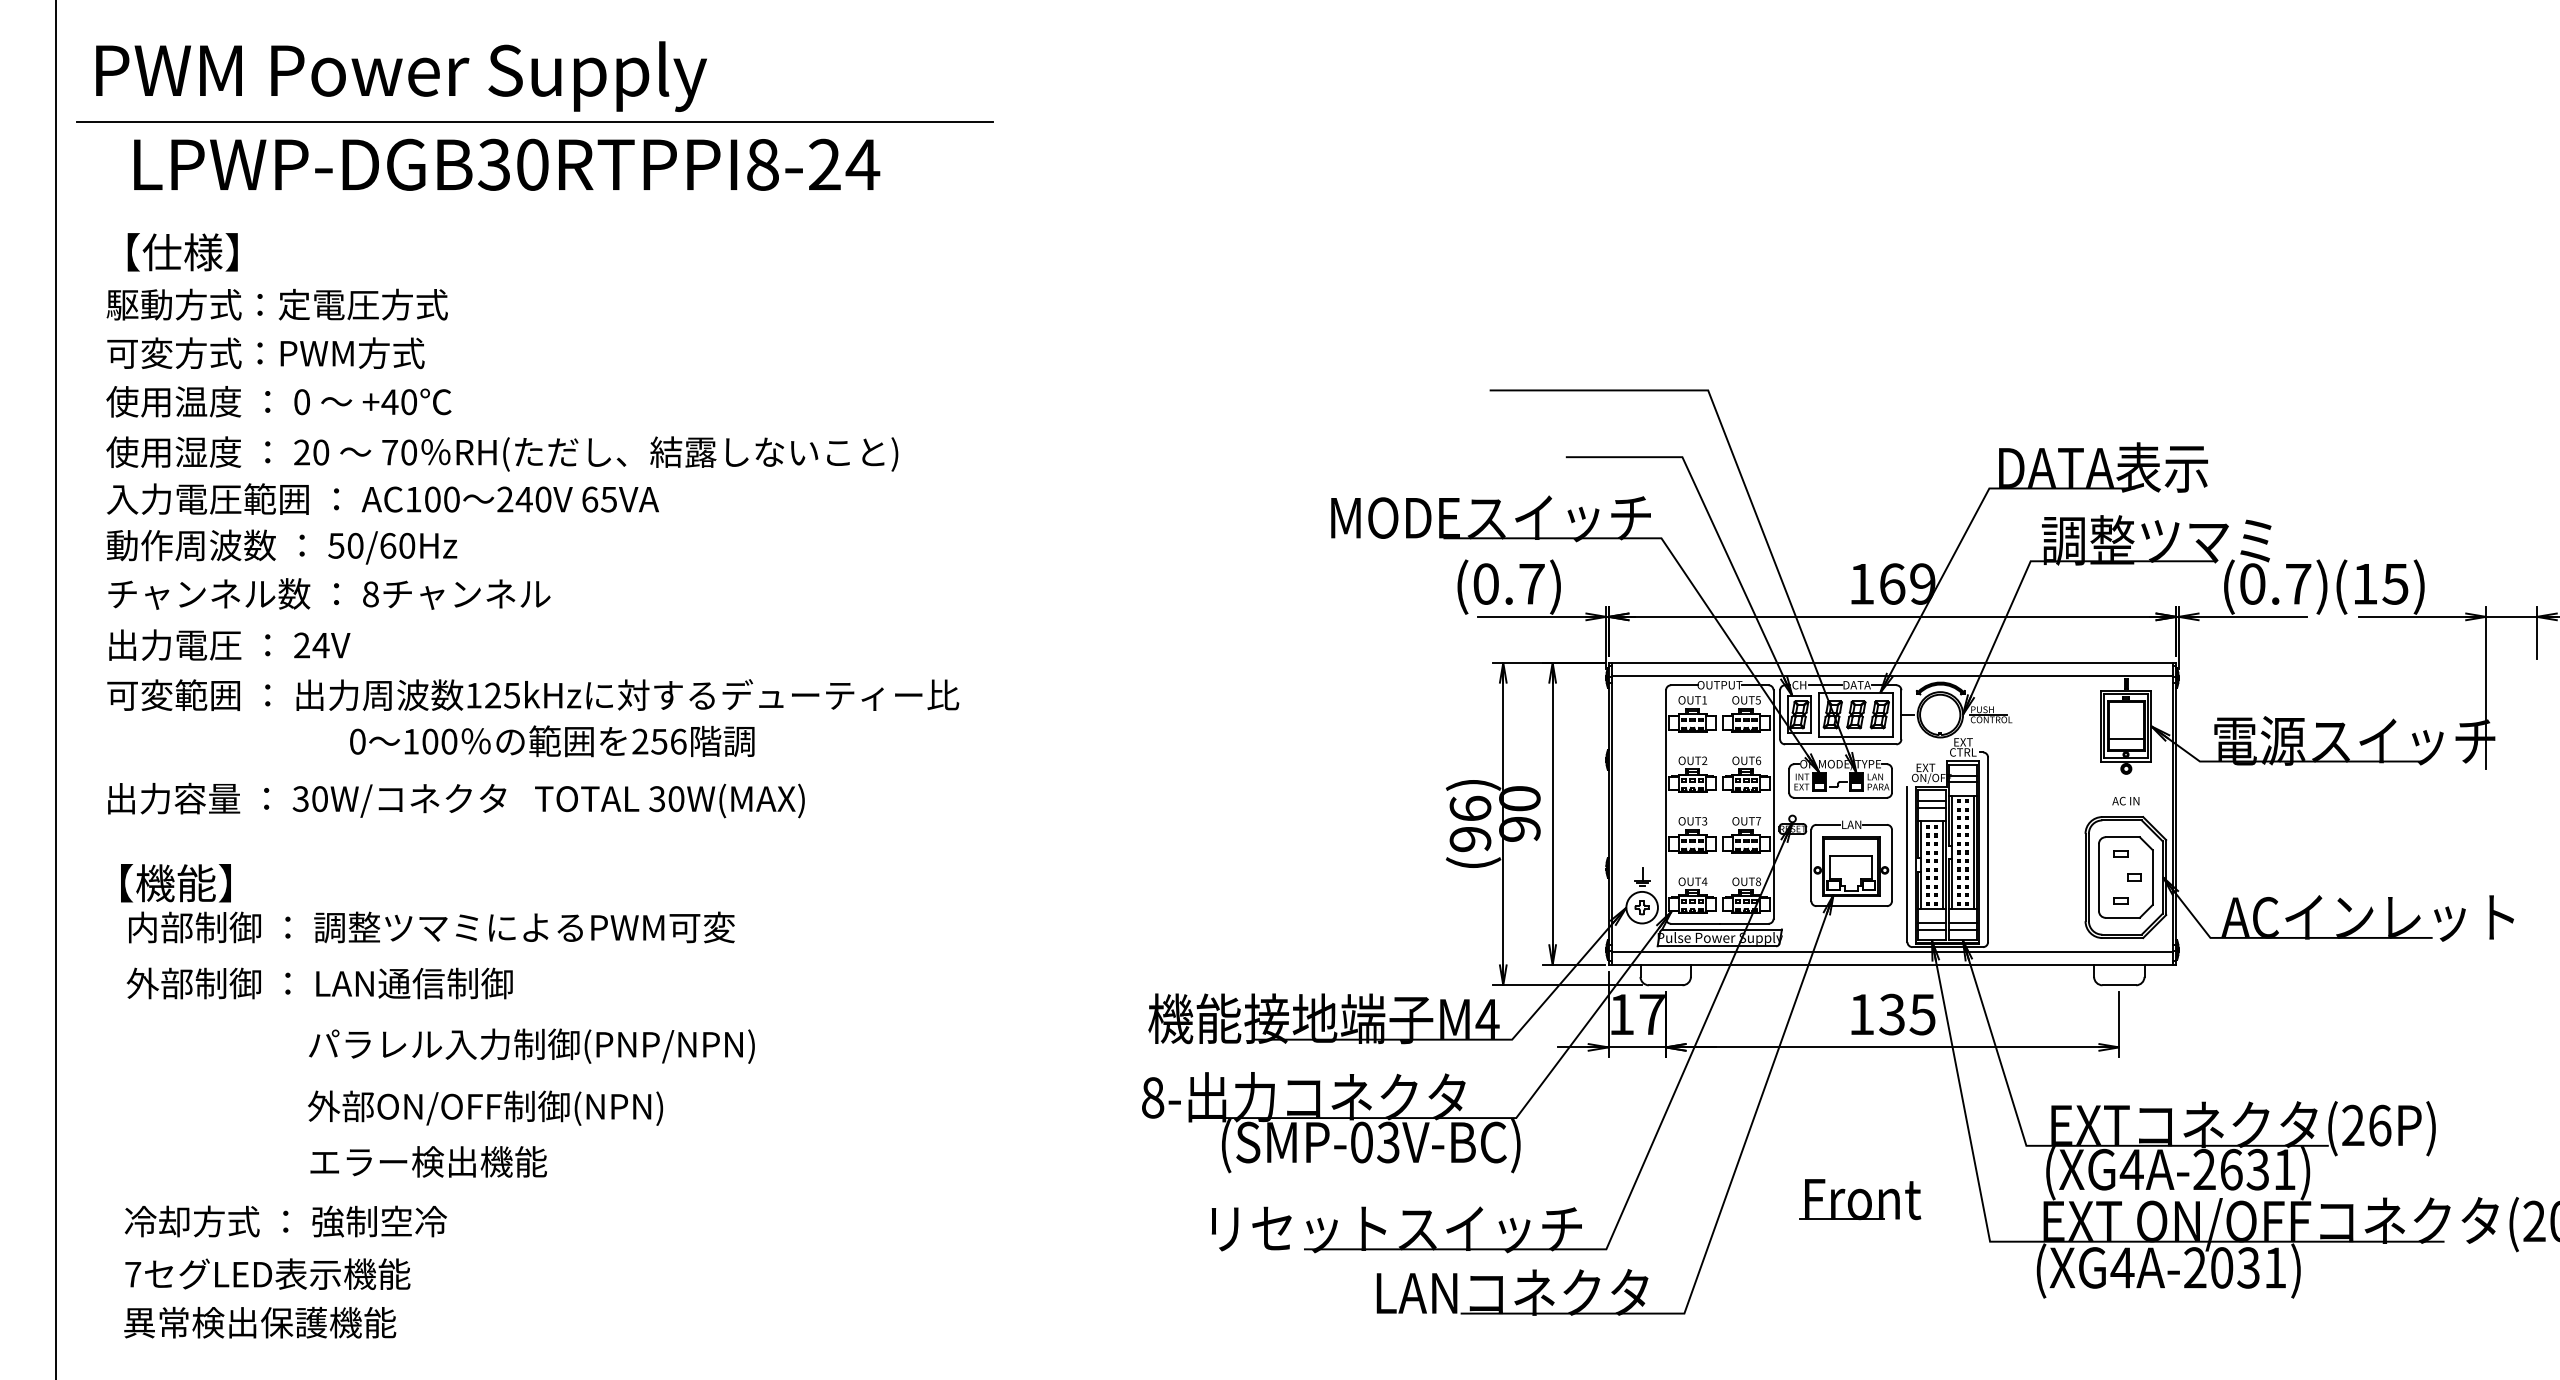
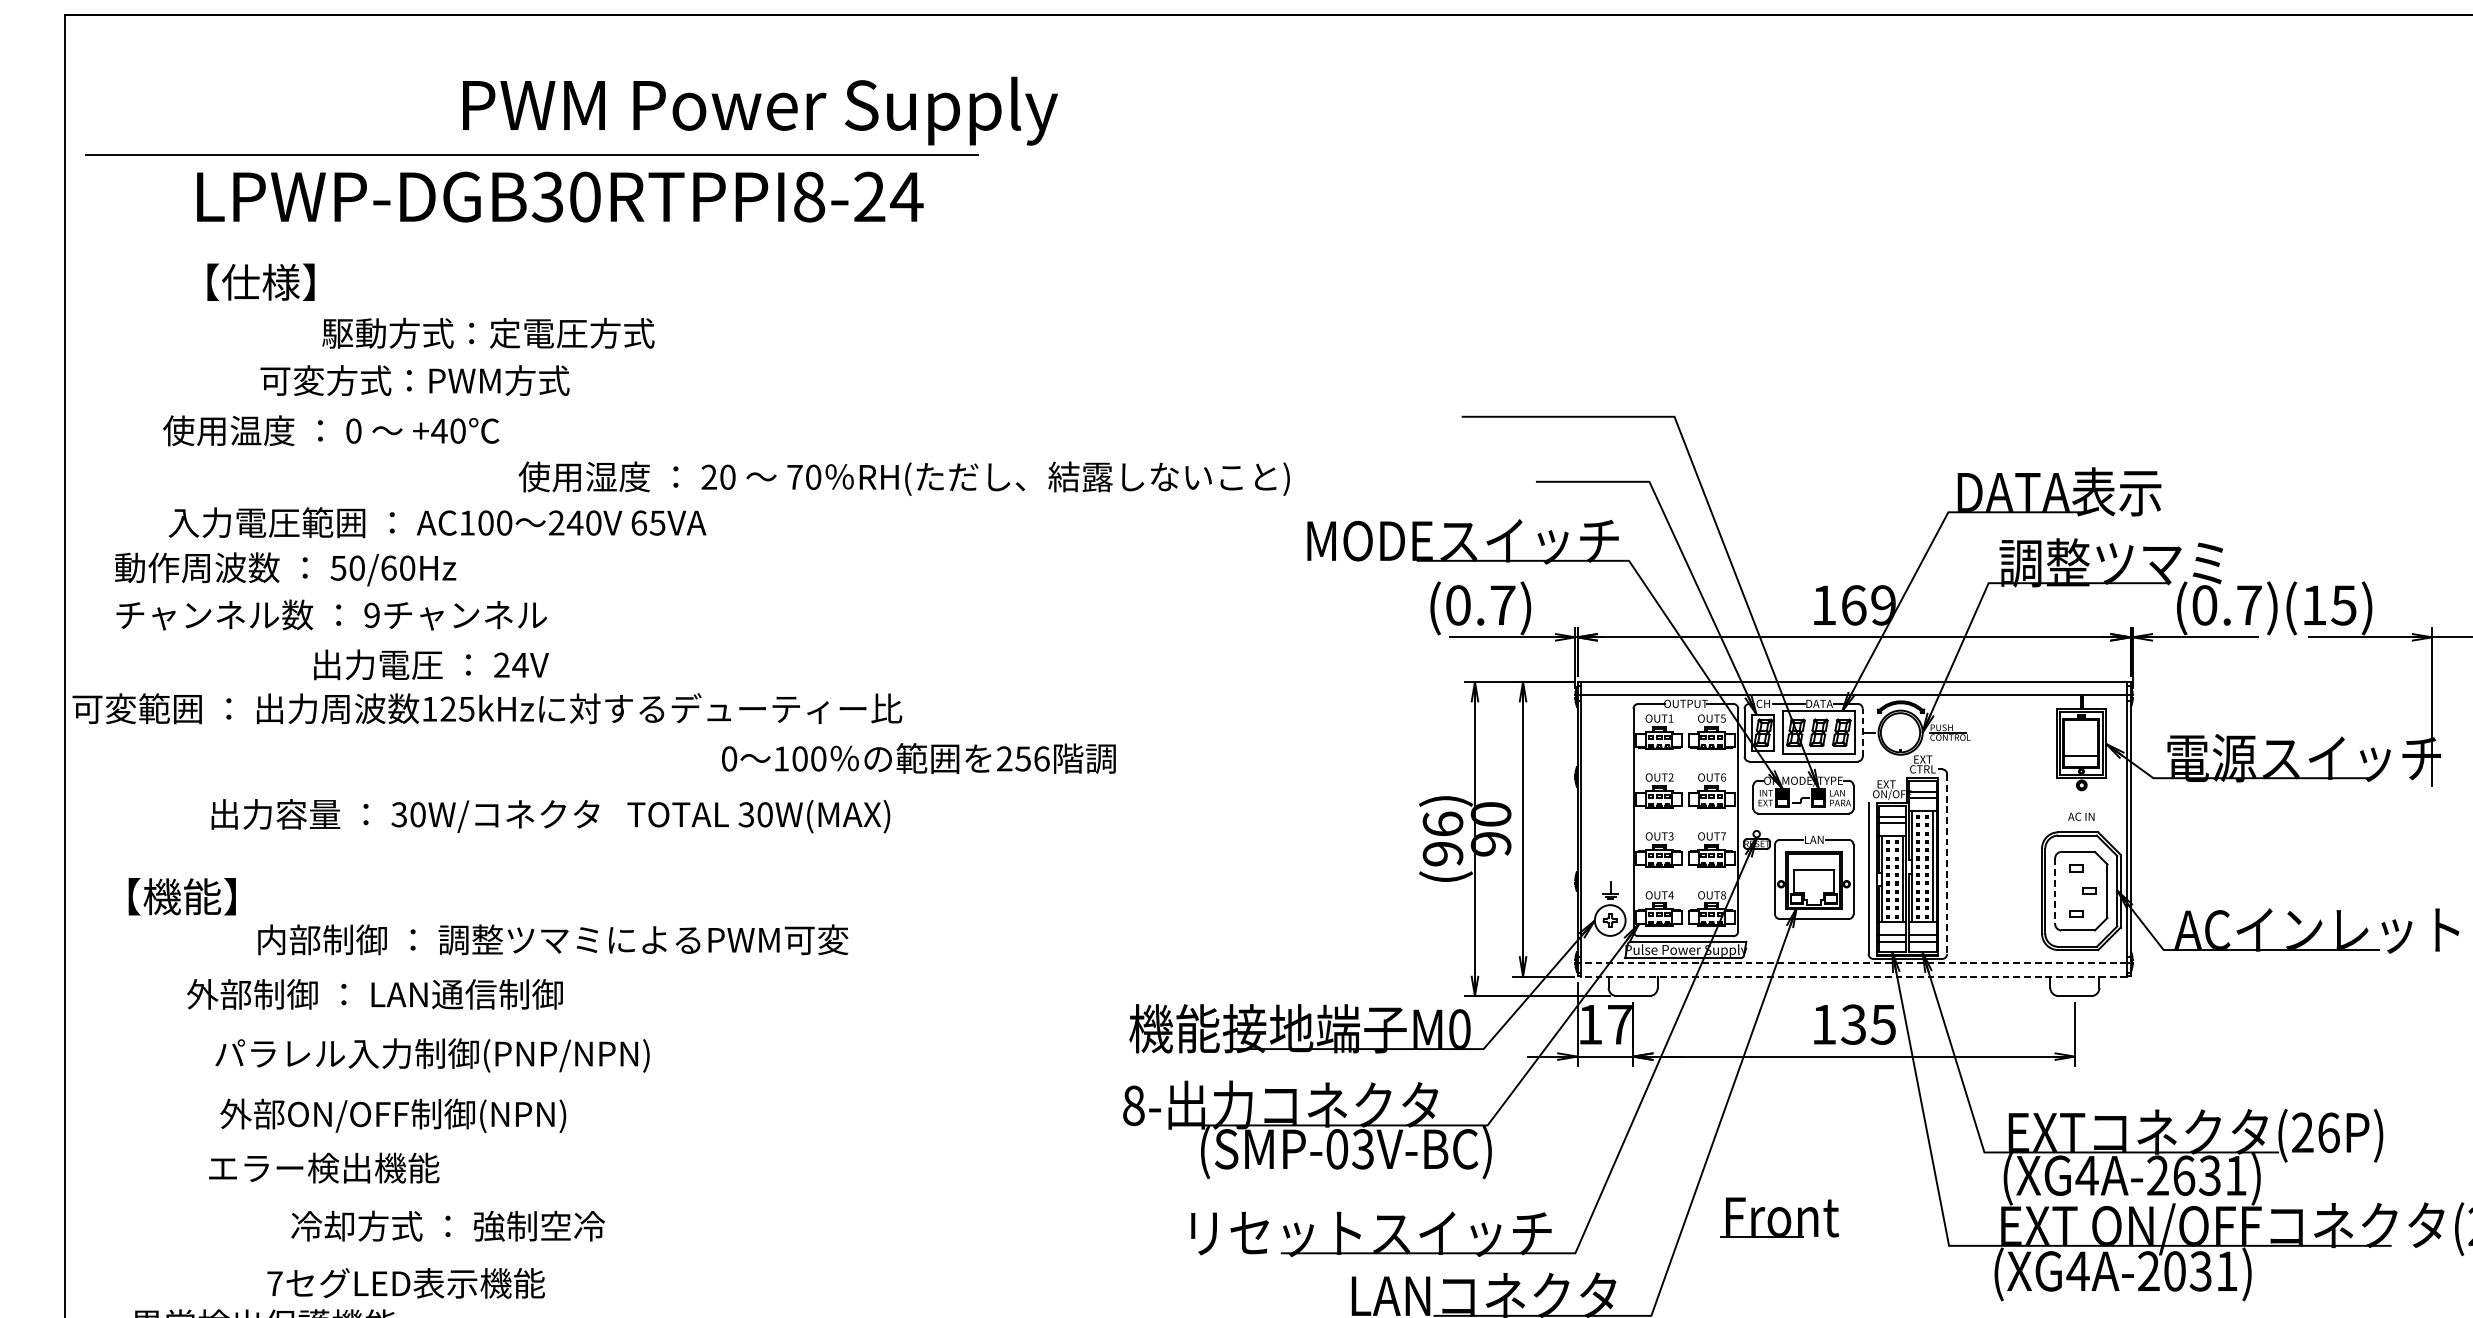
text: (401, 76) -> (760, 111), moved
text: (507, 164) -> (560, 196), moved
text: (182, 252) -> (260, 282), moved
text: (276, 304) -> (487, 333), moved
text: (265, 353) -> (414, 380), moved
text: (278, 401) -> (330, 430), moved
text: (502, 453) -> (904, 478), moved
text: (382, 498) -> (437, 522), moved
text: (370, 594) -> (371, 615), 8 -> 9
text: (229, 644) -> (431, 664), moved
text: (533, 694) -> (487, 708), moved
line: (1901, 714) -> (1862, 732), solid -> dashed
text: (552, 741) -> (919, 758), moved
text: (456, 800) -> (550, 816), moved
line: (1988, 850) -> (1947, 864), solid -> dashed
line: (2098, 877) -> (2054, 891), solid -> dashed
text: (431, 927) -> (552, 939), moved
line: (1892, 951) -> (1854, 963), solid -> dashed
line: (1892, 965) -> (1854, 976), solid -> dashed
text: (319, 983) -> (374, 994), moved
text: (1487, 1019) -> (1459, 1029), M4 -> M0
text: (531, 1045) -> (432, 1054), moved
text: (485, 1107) -> (393, 1115), moved
text: (428, 1161) -> (324, 1167), moved
part: (1860, 1199) -> (1780, 1217), moved
text: (285, 1221) -> (447, 1226), moved
text: (267, 1273) -> (405, 1282), moved

